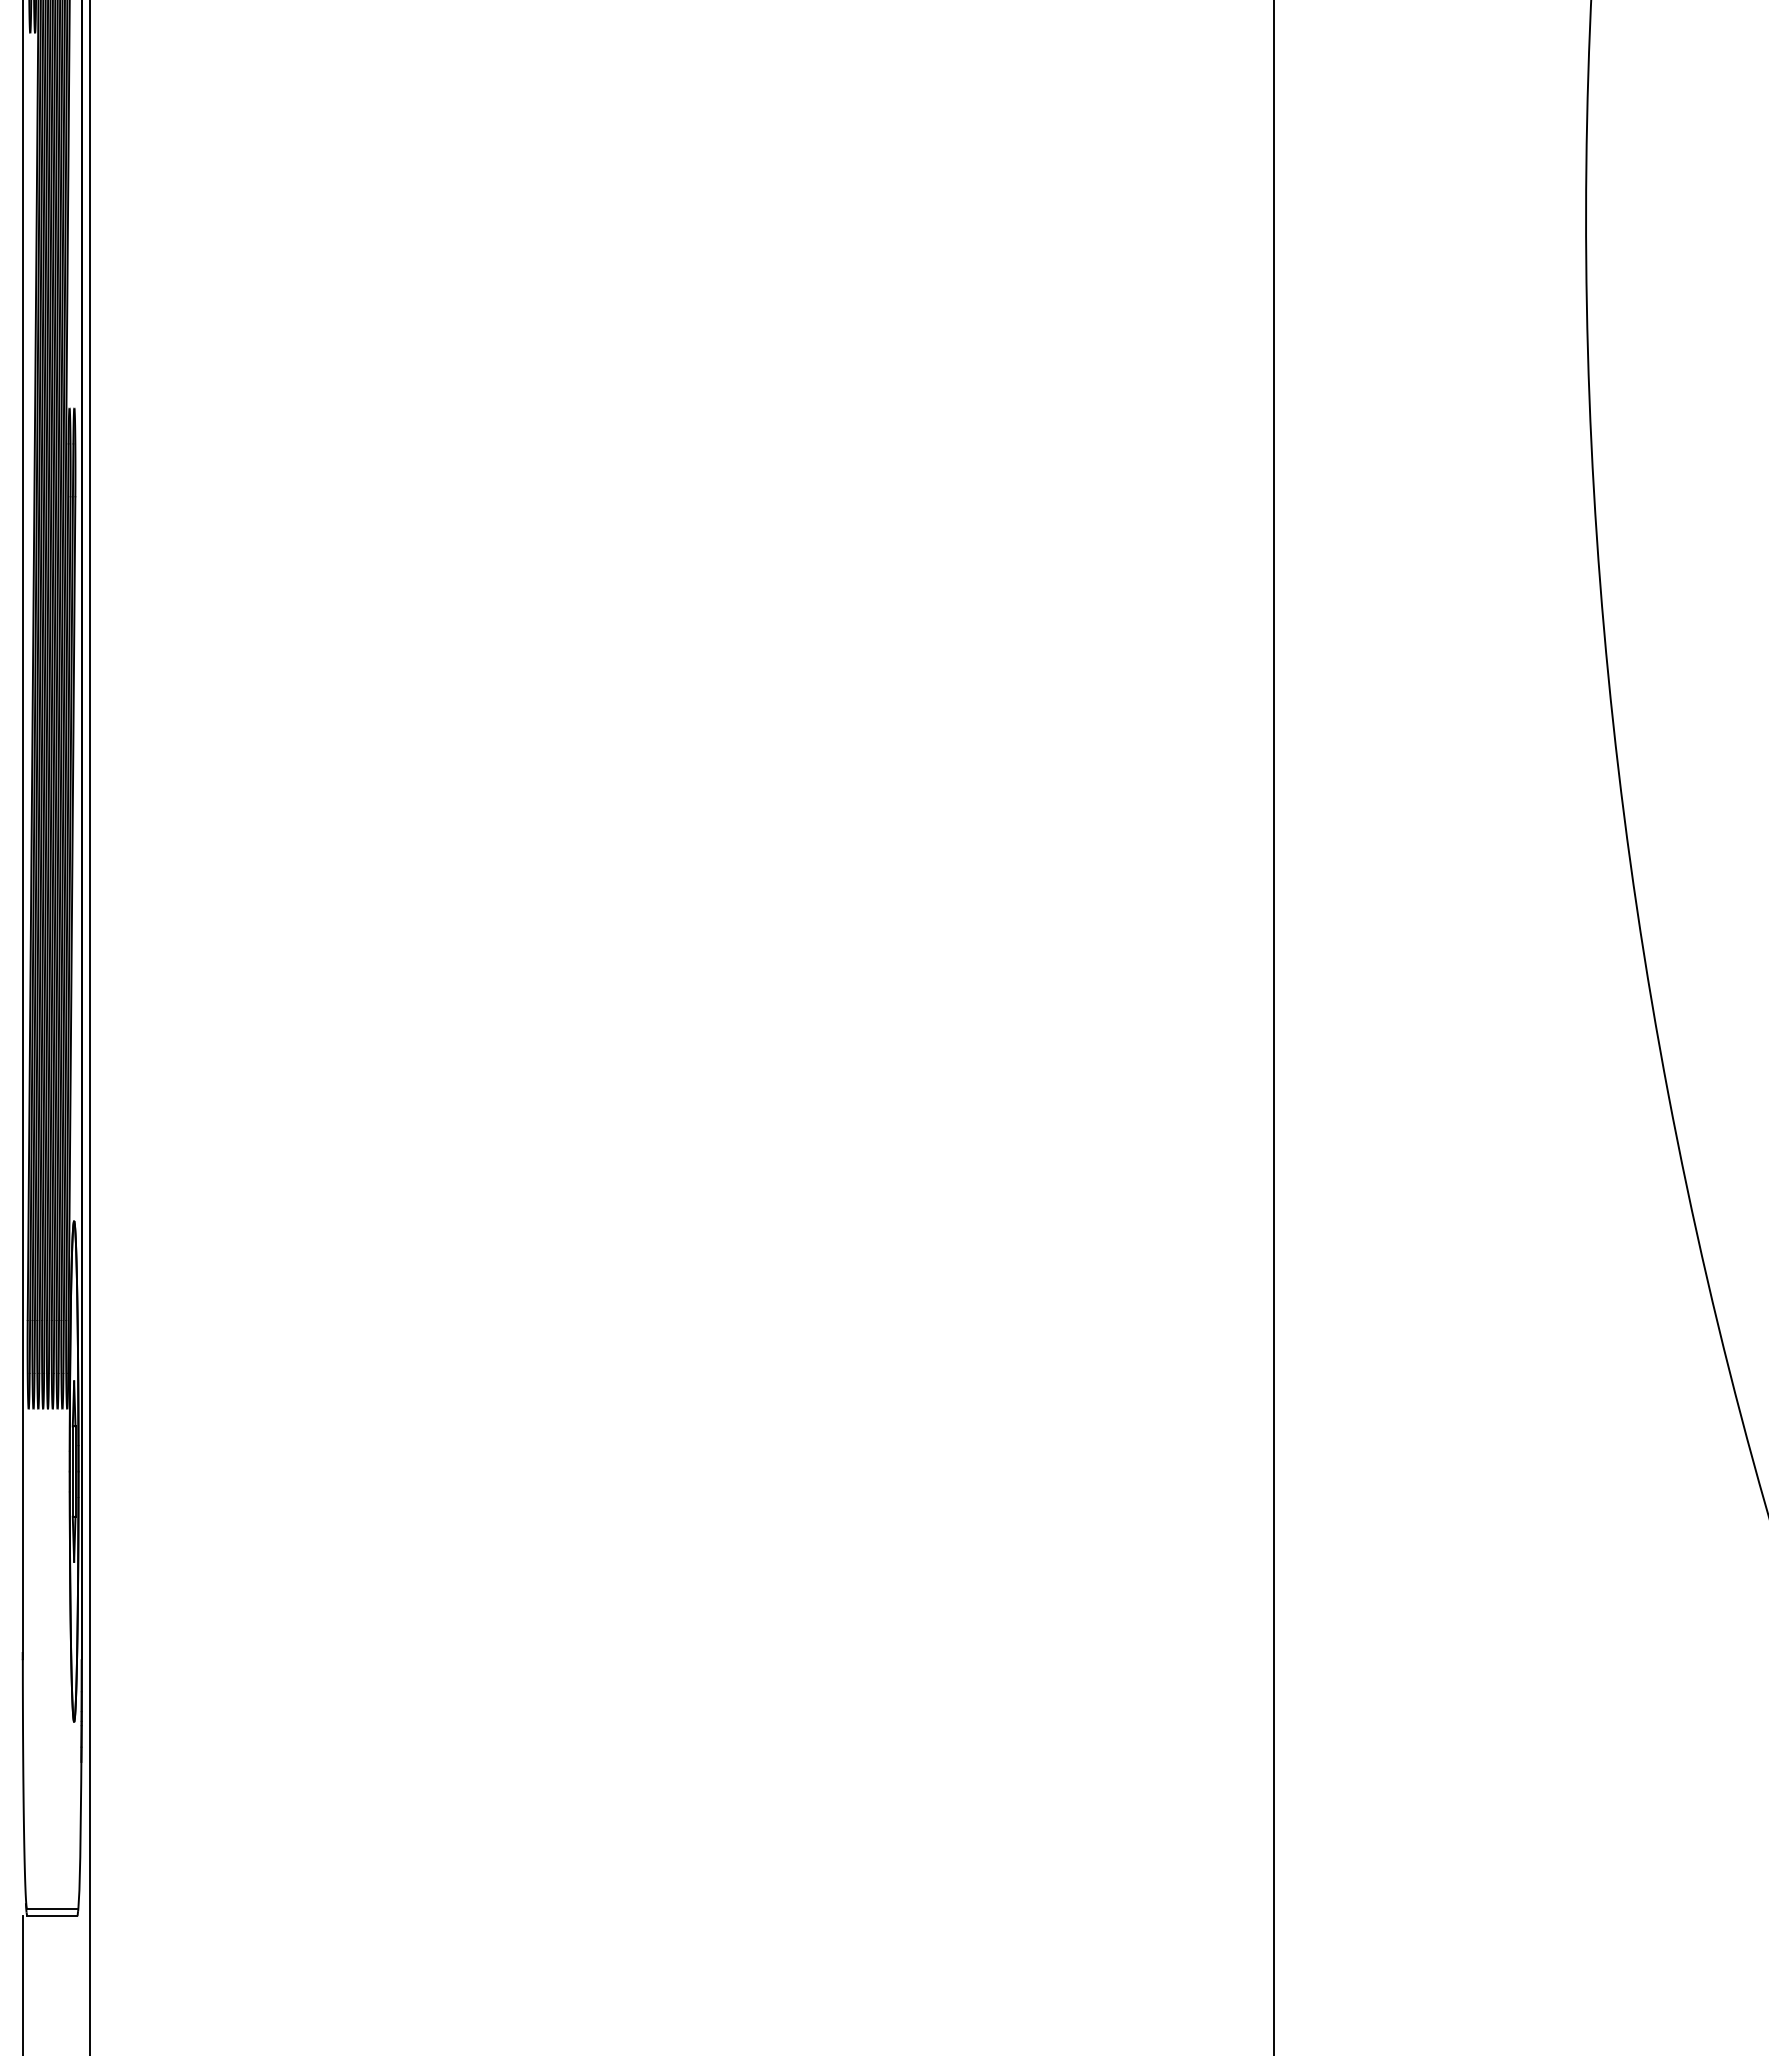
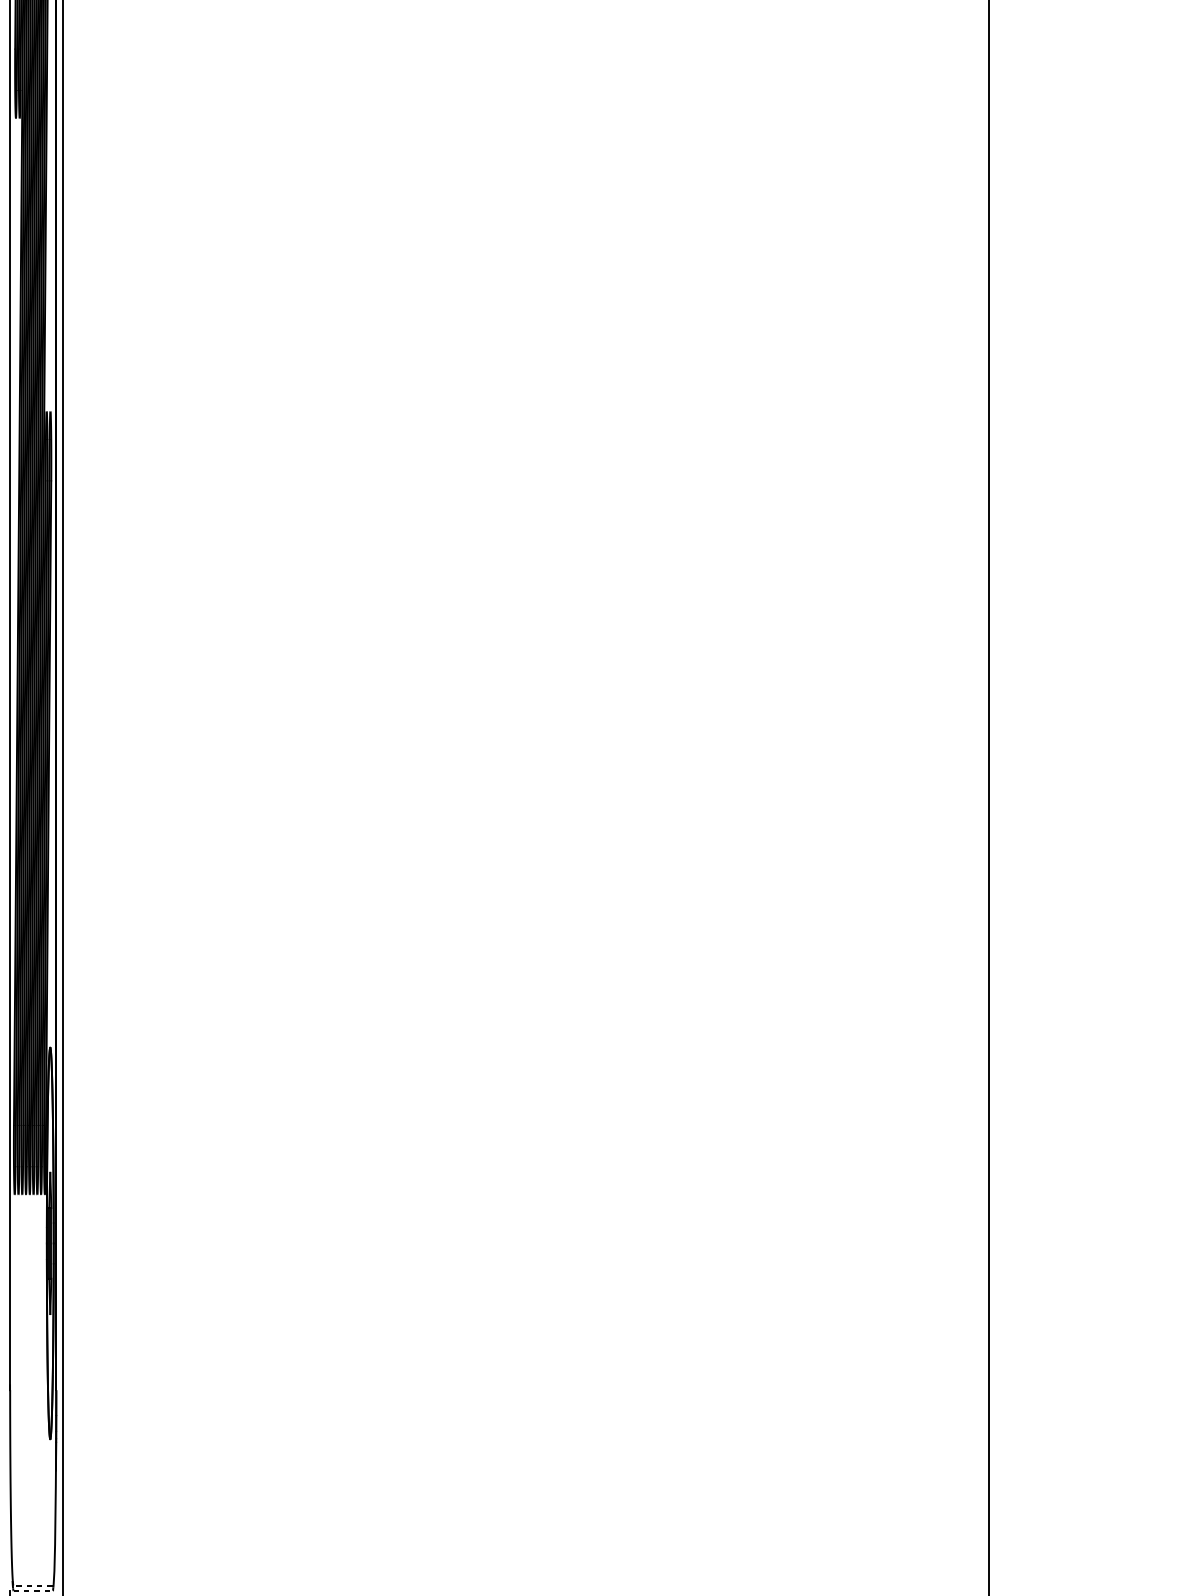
line: (51, 1909) -> (32, 1585), solid -> dashed
line: (52, 1915) -> (33, 1590), solid -> dashed

